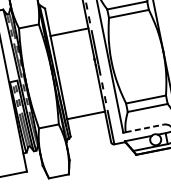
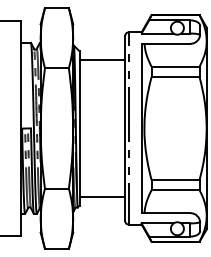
line: (69, 32) -> (102, 60), moved
line: (86, 115) -> (102, 196), moved
line: (144, 128) -> (167, 213), dashed -> solid

